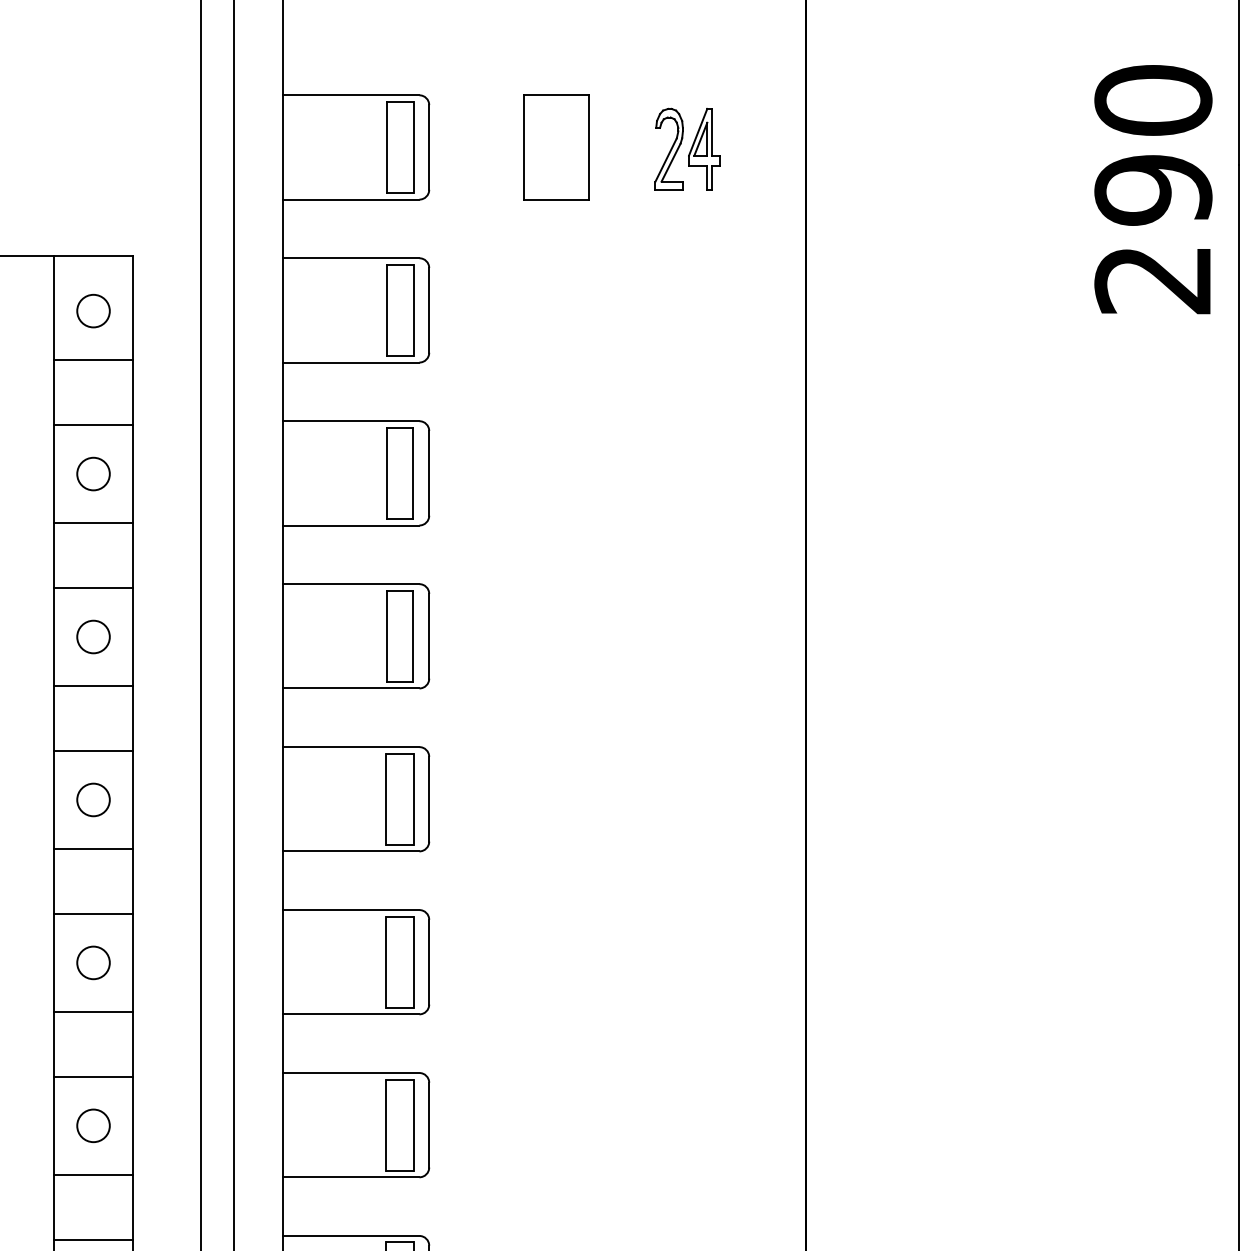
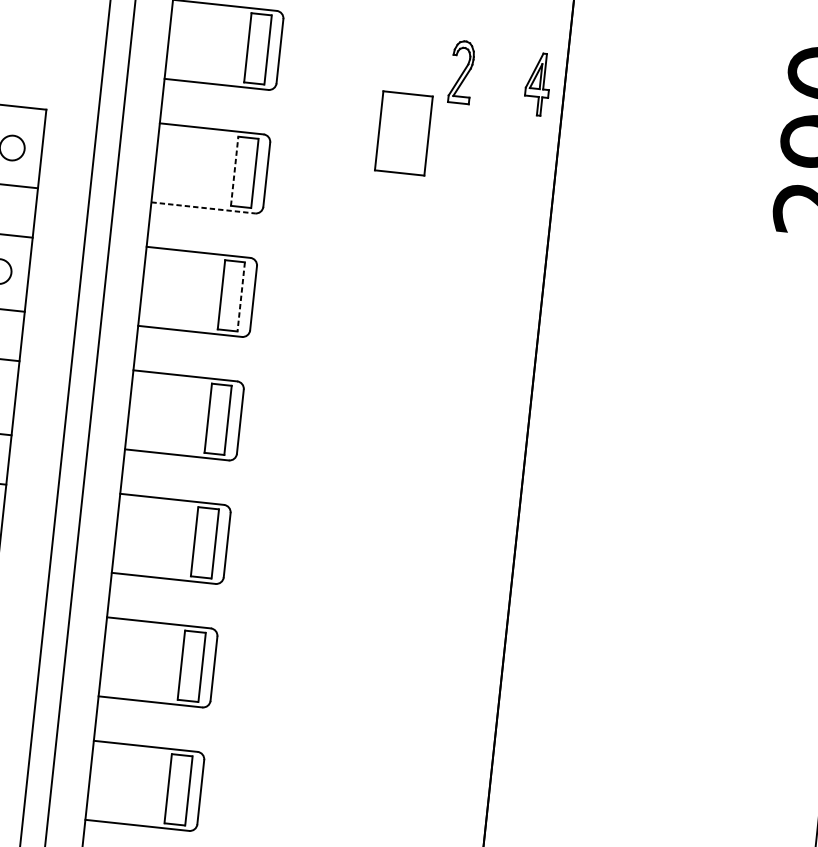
part: (556, 147) -> (404, 133), moved
part: (704, 149) -> (538, 84), moved
line: (386, 310) -> (234, 171), solid -> dashed
line: (351, 362) -> (203, 207), solid -> dashed
line: (412, 473) -> (240, 296), solid -> dashed

